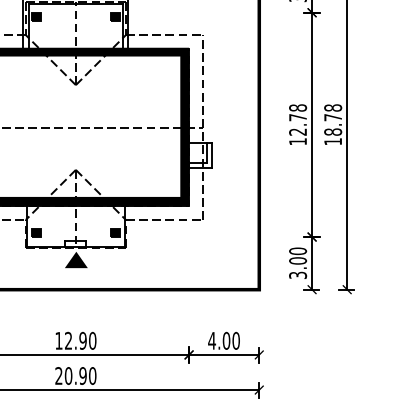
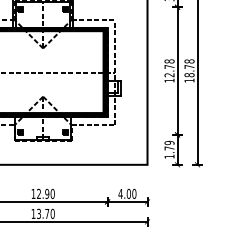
fill: (74, 259) -> (42, 147), removed
text: (297, 262) -> (169, 149), 3.00 -> 1.79
text: (71, 375) -> (40, 213), 20.90 -> 13.70

